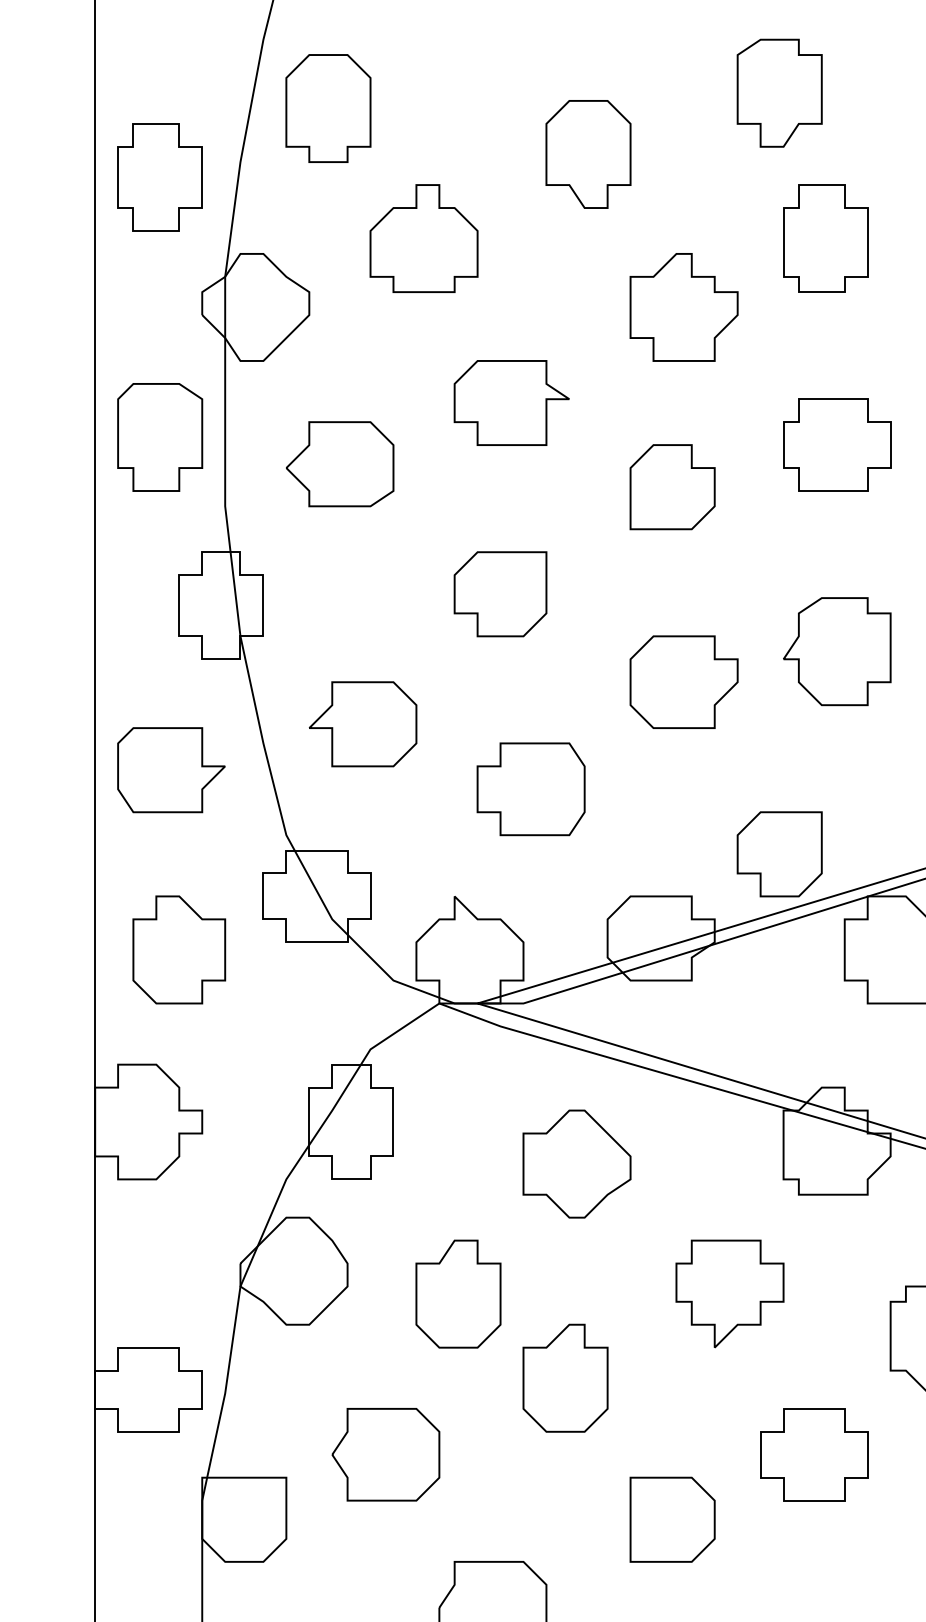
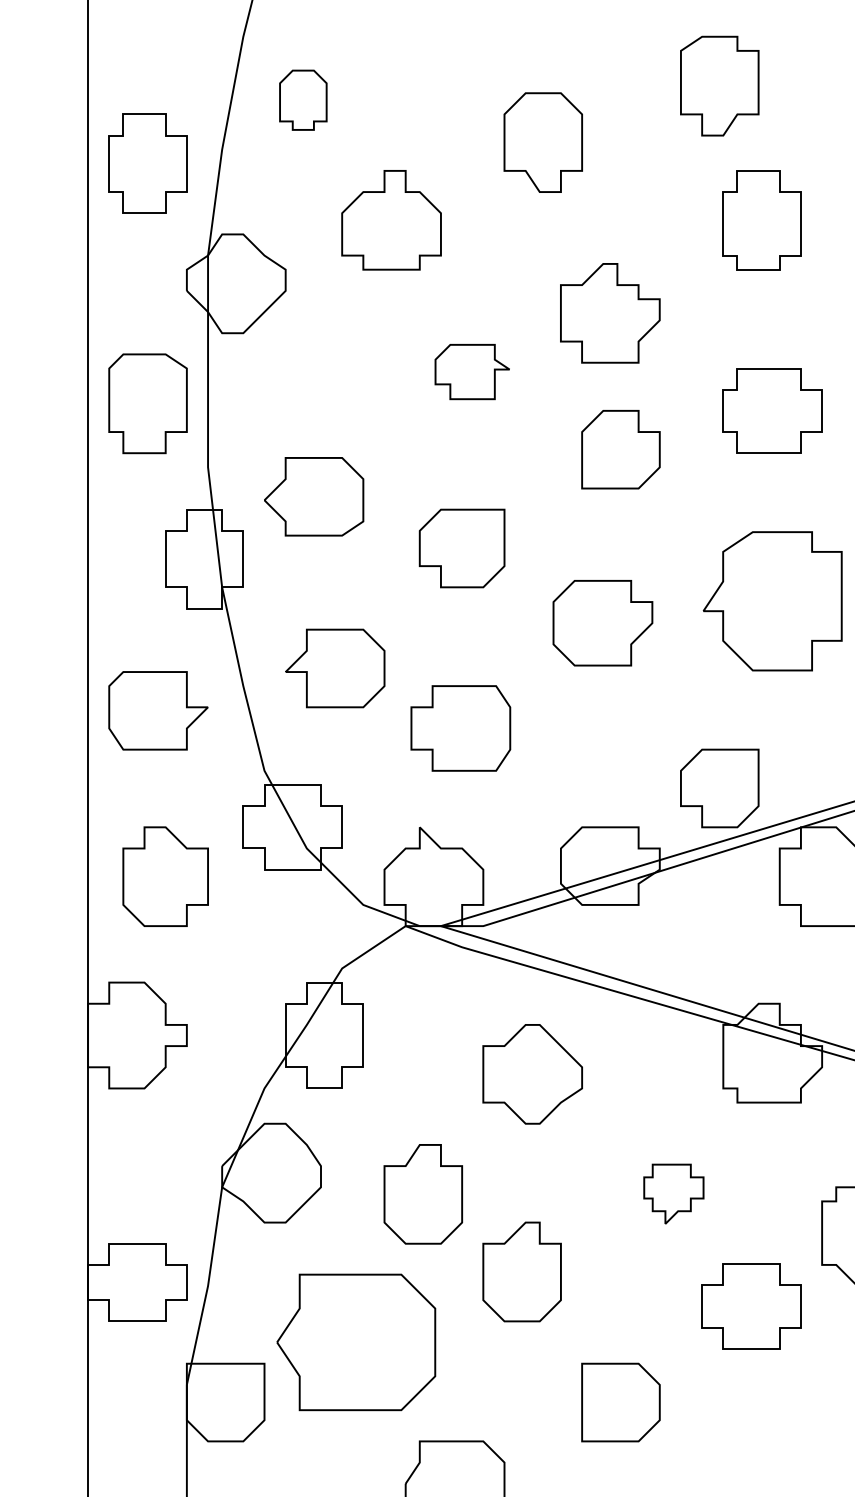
part: (328, 108) -> (303, 100), size x0.6
part: (683, 307) -> (609, 313), moved
part: (511, 402) -> (472, 371), size x0.7
part: (340, 464) -> (314, 497), moved
part: (837, 651) -> (773, 601), size x1.4
part: (683, 681) -> (602, 622), moved
part: (530, 789) -> (460, 728), moved
part: (729, 1293) -> (673, 1193), size x0.6
part: (385, 1454) -> (355, 1342), size x1.6
part: (814, 1454) -> (751, 1306), moved

